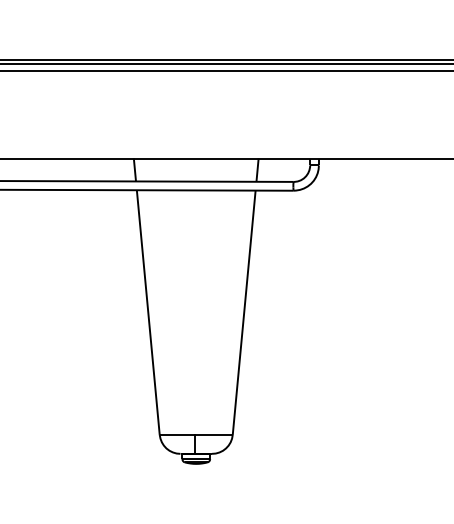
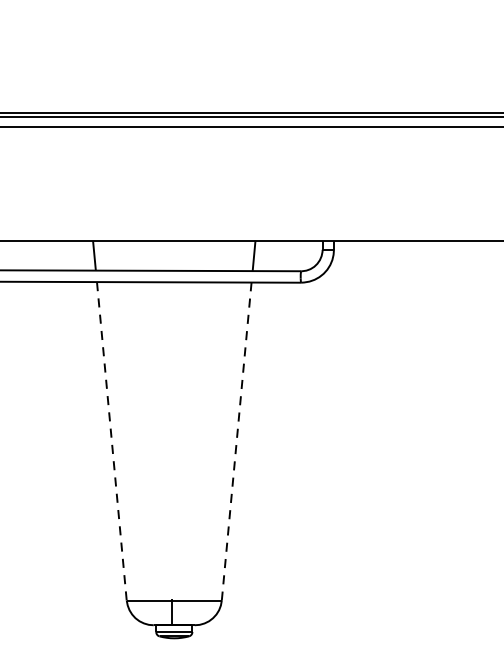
line: (148, 312) -> (112, 441), solid -> dashed
line: (244, 312) -> (237, 441), solid -> dashed

